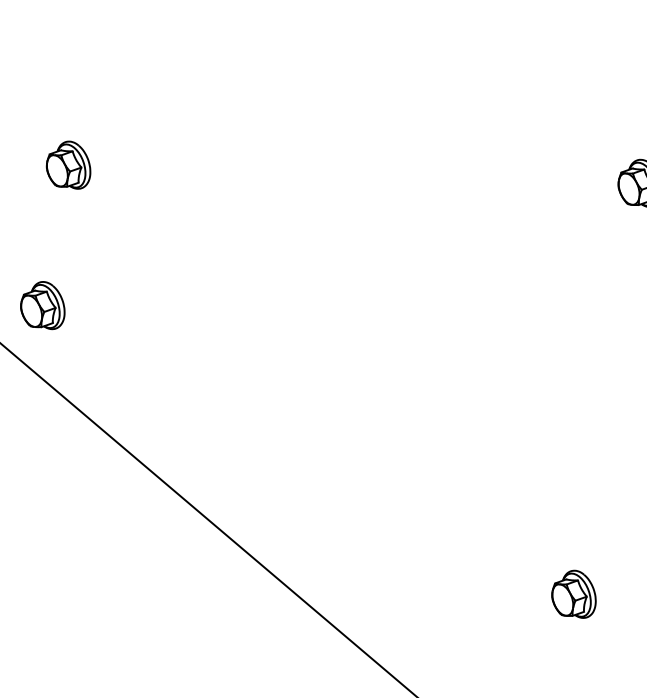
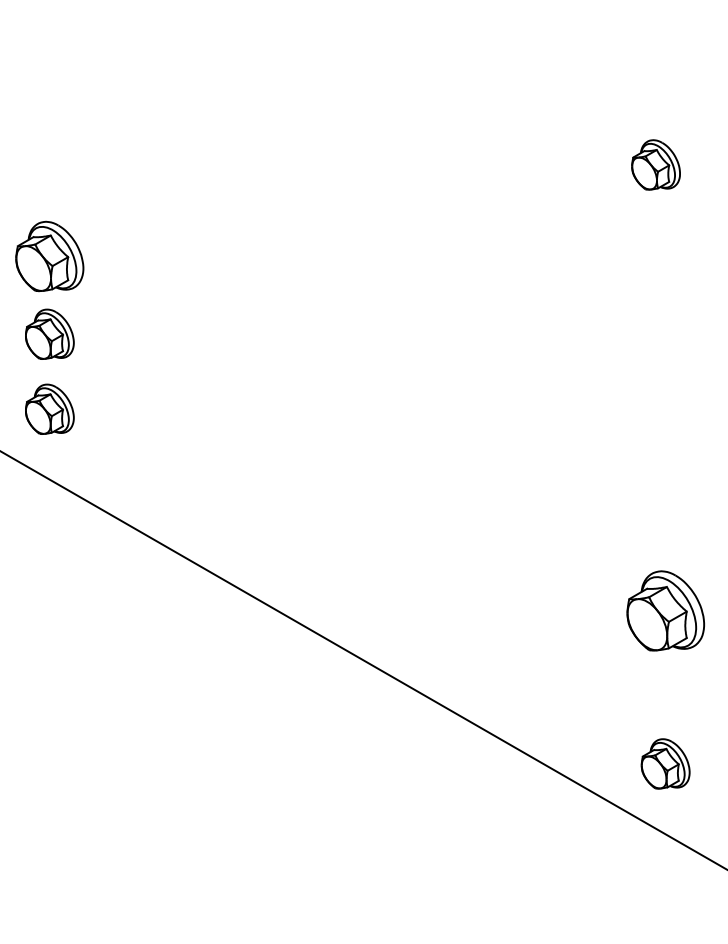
part: (69, 164) -> (49, 255), size x1.4
part: (56, 235) -> (49, 333), added
part: (574, 593) -> (665, 610), size x1.6

